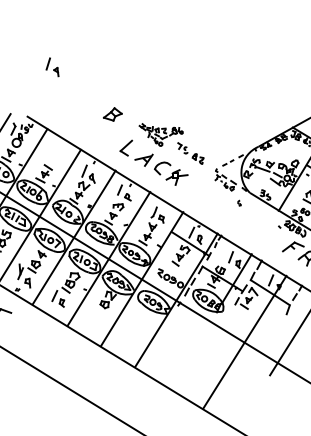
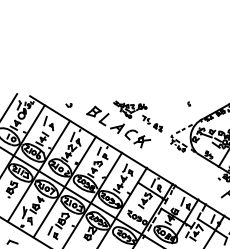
part: (52, 67) -> (48, 123), moved
part: (112, 114) -> (93, 111), moved
part: (79, 129) -> (68, 105), added
part: (239, 202) -> (189, 103), moved

